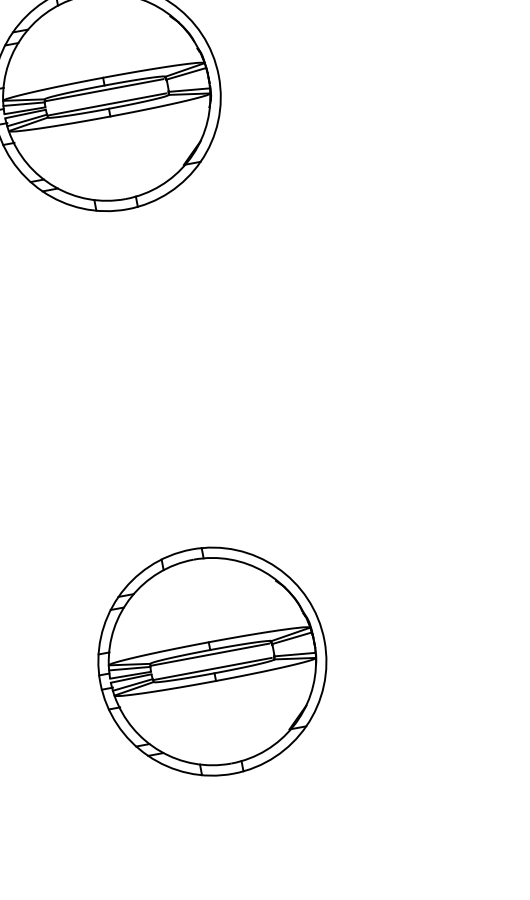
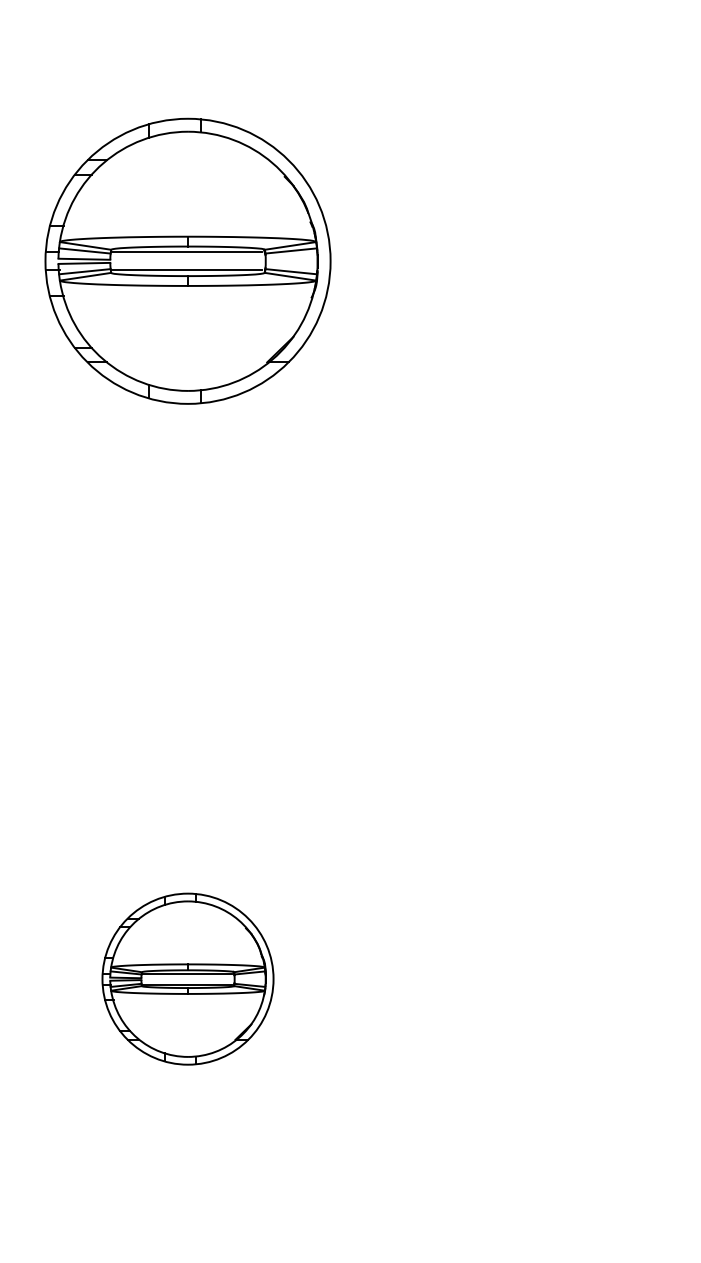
part: (211, 661) -> (187, 978), size x0.6

